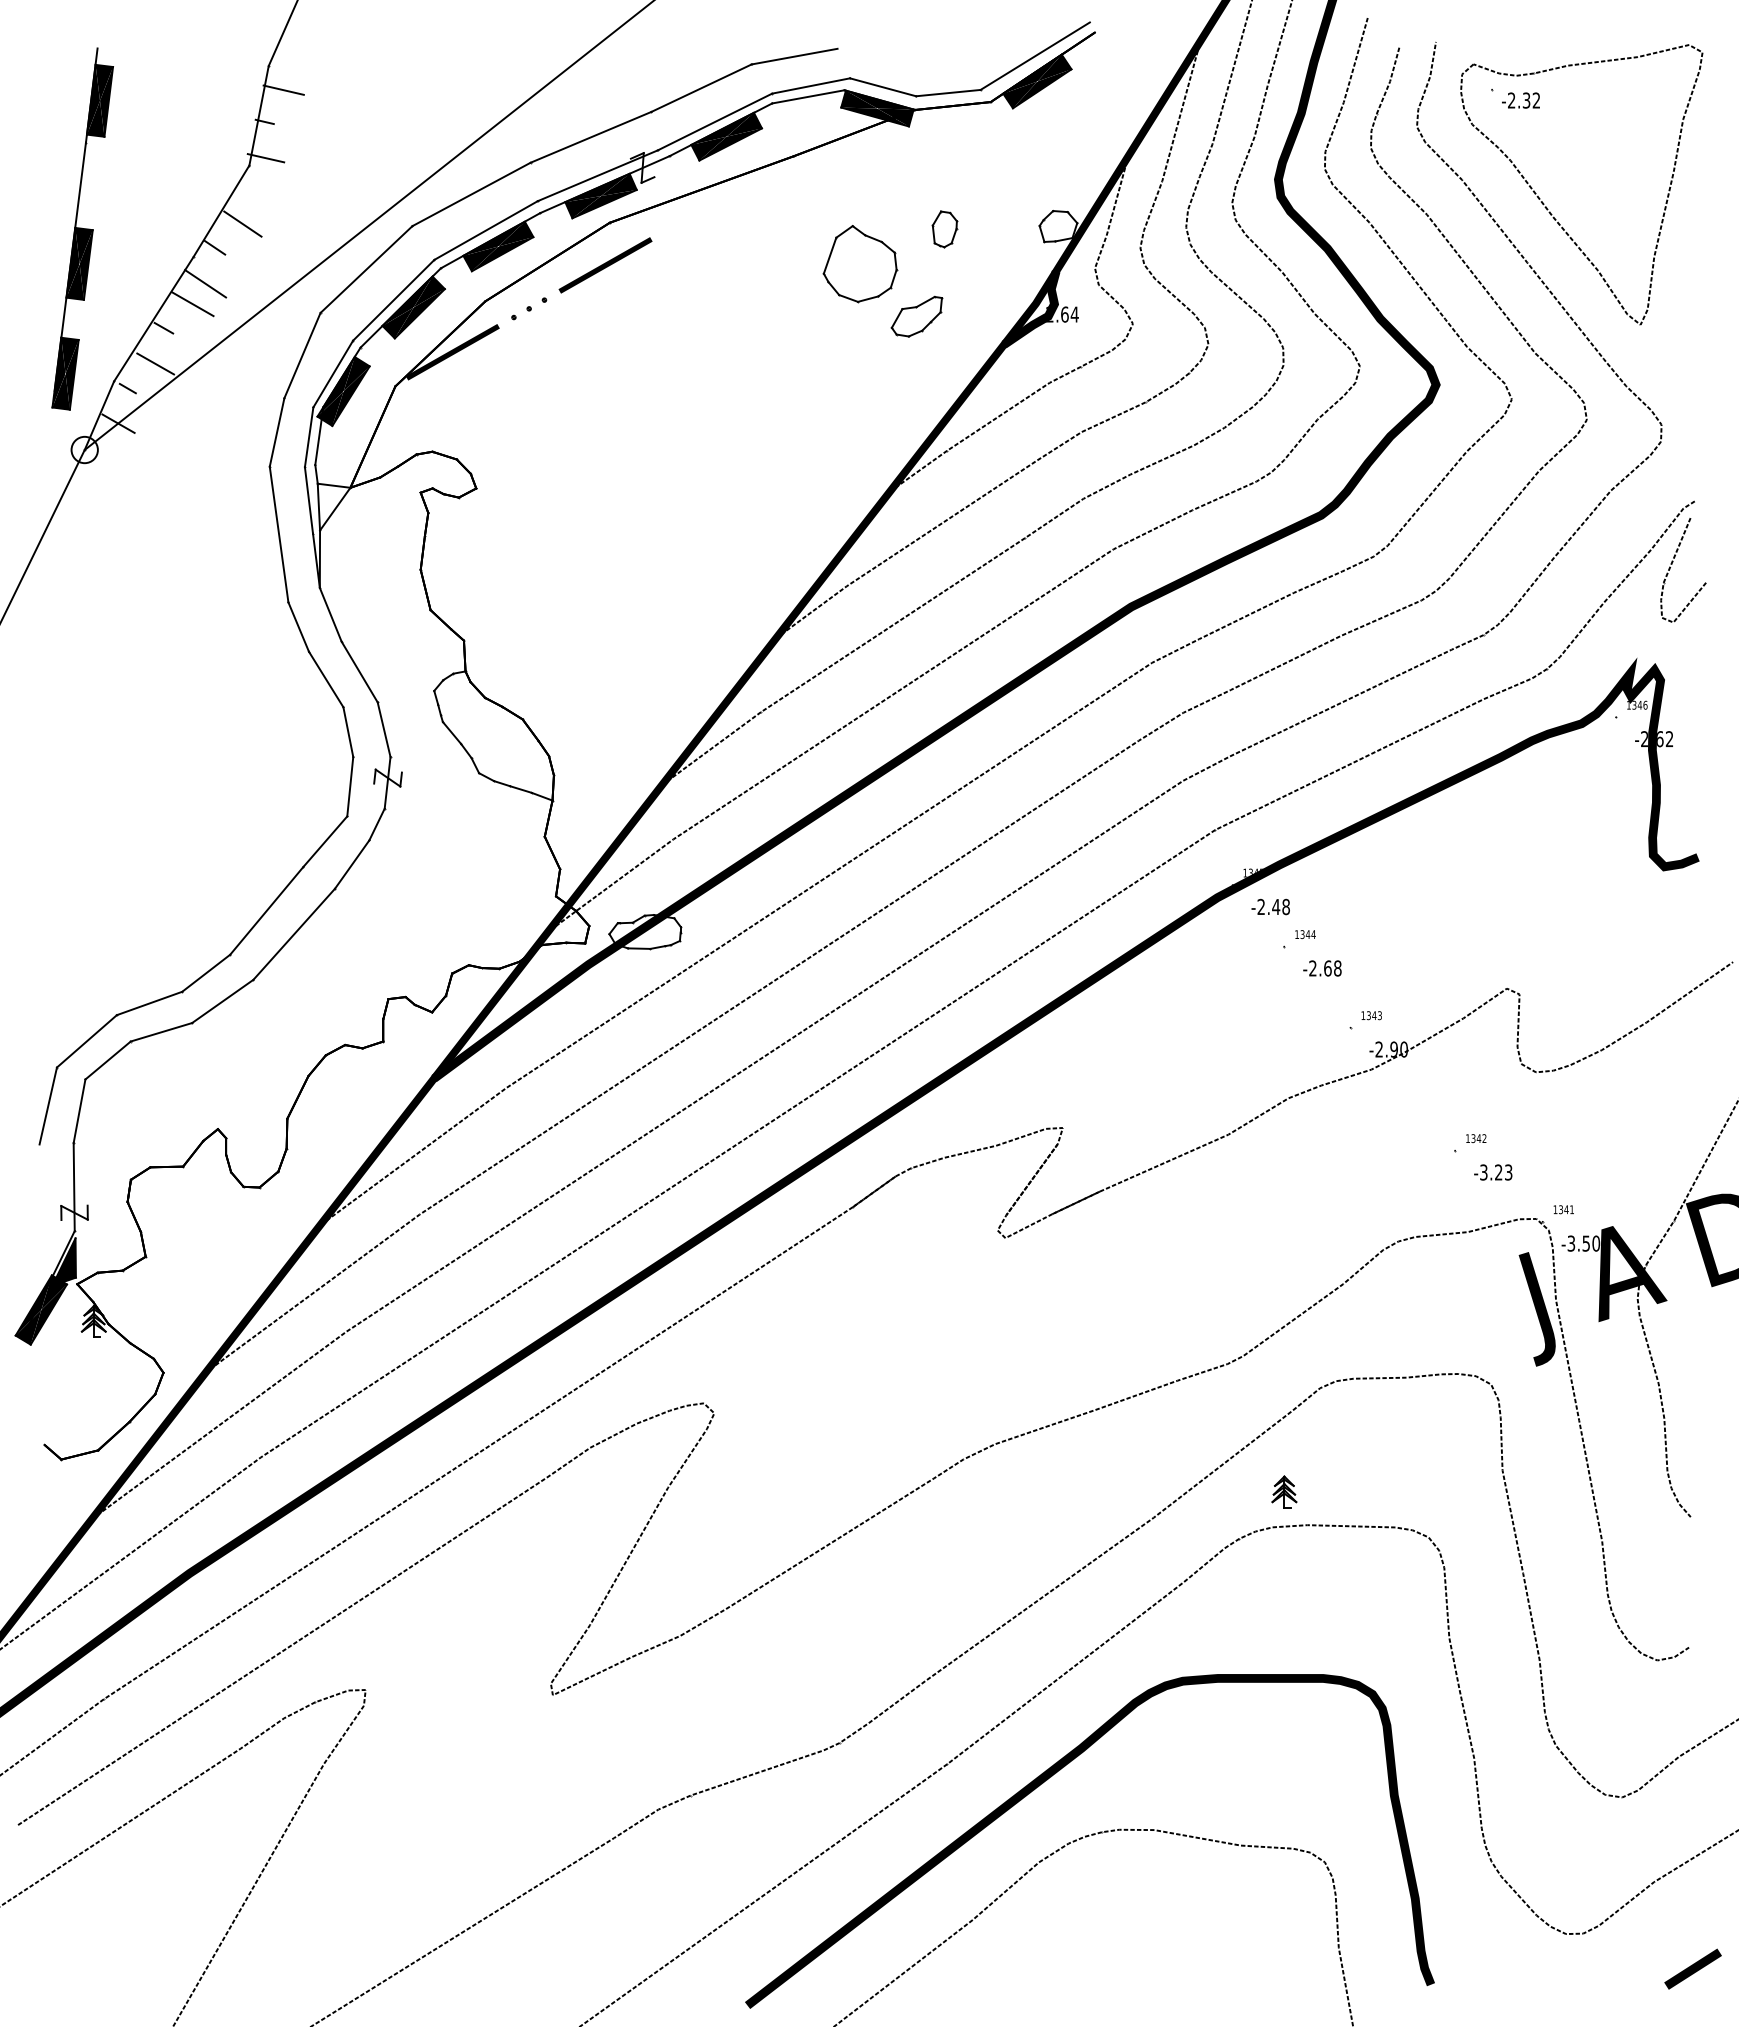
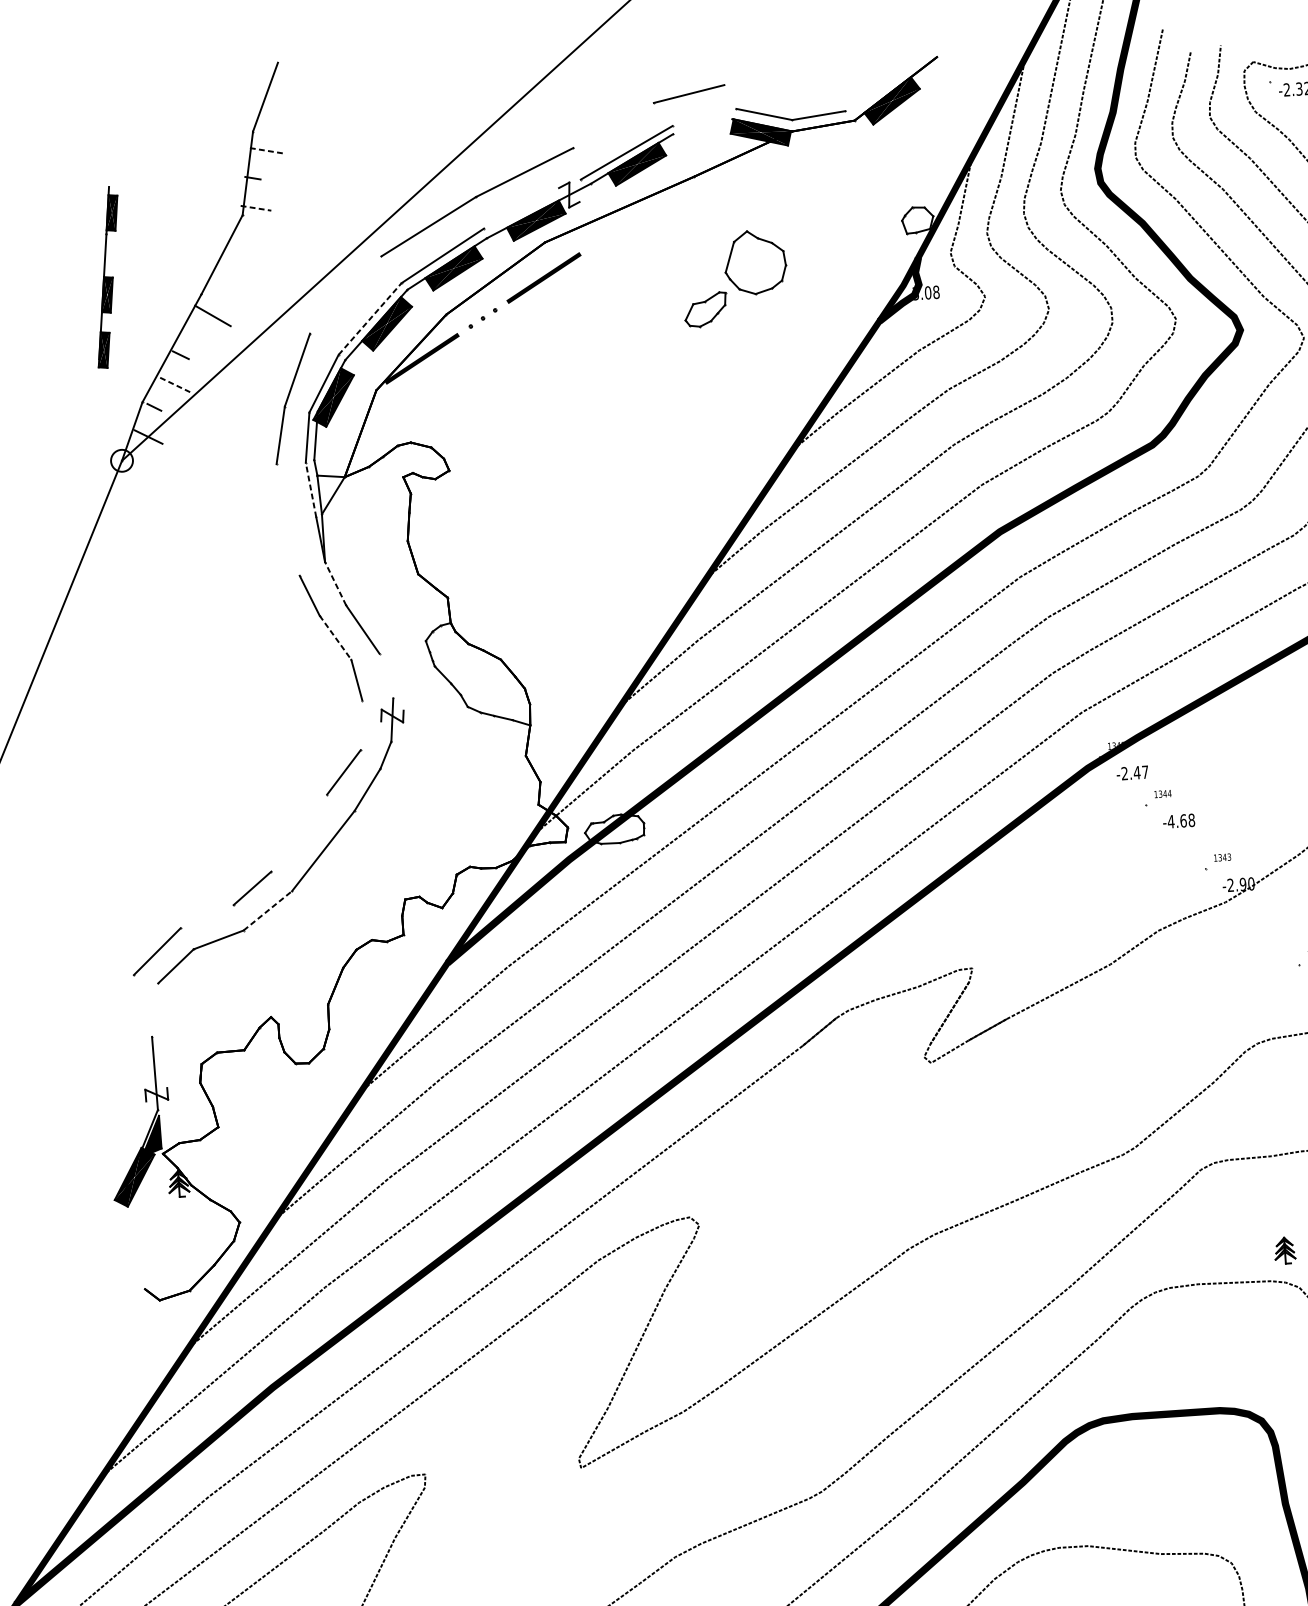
line: (1034, 55) -> (888, 79), removed
line: (811, 85) -> (704, 117), removed
line: (701, 87) -> (613, 124), removed
line: (283, 90) -> (266, 151), solid -> dashed
line: (808, 96) -> (702, 126), removed
line: (266, 158) -> (256, 208), solid -> dashed
line: (597, 175) -> (532, 203), removed
line: (242, 223) -> (240, 263), removed
part: (82, 228) -> (107, 277), size x0.6
part: (944, 229) -> (823, 229), removed
line: (214, 247) -> (218, 285), removed
line: (366, 269) -> (345, 294), removed
line: (394, 299) -> (370, 318), solid -> dashed
line: (192, 304) -> (203, 333), removed
text: (1062, 314) -> (926, 292), 2.64 -> 3.08
part: (916, 316) -> (705, 309), moved
line: (156, 364) -> (176, 385), solid -> dashed
line: (308, 499) -> (310, 489), solid -> dashed
line: (278, 534) -> (287, 519), removed
line: (330, 614) -> (335, 583), solid -> dashed
line: (326, 679) -> (335, 637), solid -> dashed
line: (383, 729) -> (385, 675), removed
line: (350, 786) -> (361, 725), removed
text: (1285, 906) -> (1144, 771), -2.48 -> -2.47
line: (266, 910) -> (299, 832), removed
text: (1312, 968) -> (1170, 821), -2.68 -> -4.68
line: (222, 1001) -> (267, 910), solid -> dashed
line: (149, 1003) -> (207, 916), removed
line: (47, 1105) -> (128, 1007), removed
line: (79, 1111) -> (155, 1010), removed
part: (1284, 1491) -> (1285, 1250), moved

